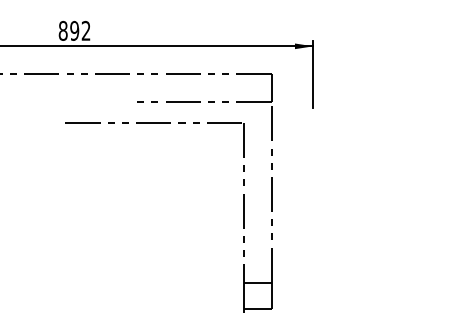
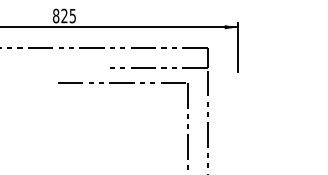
text: (80, 30) -> (68, 15), 892 -> 825

